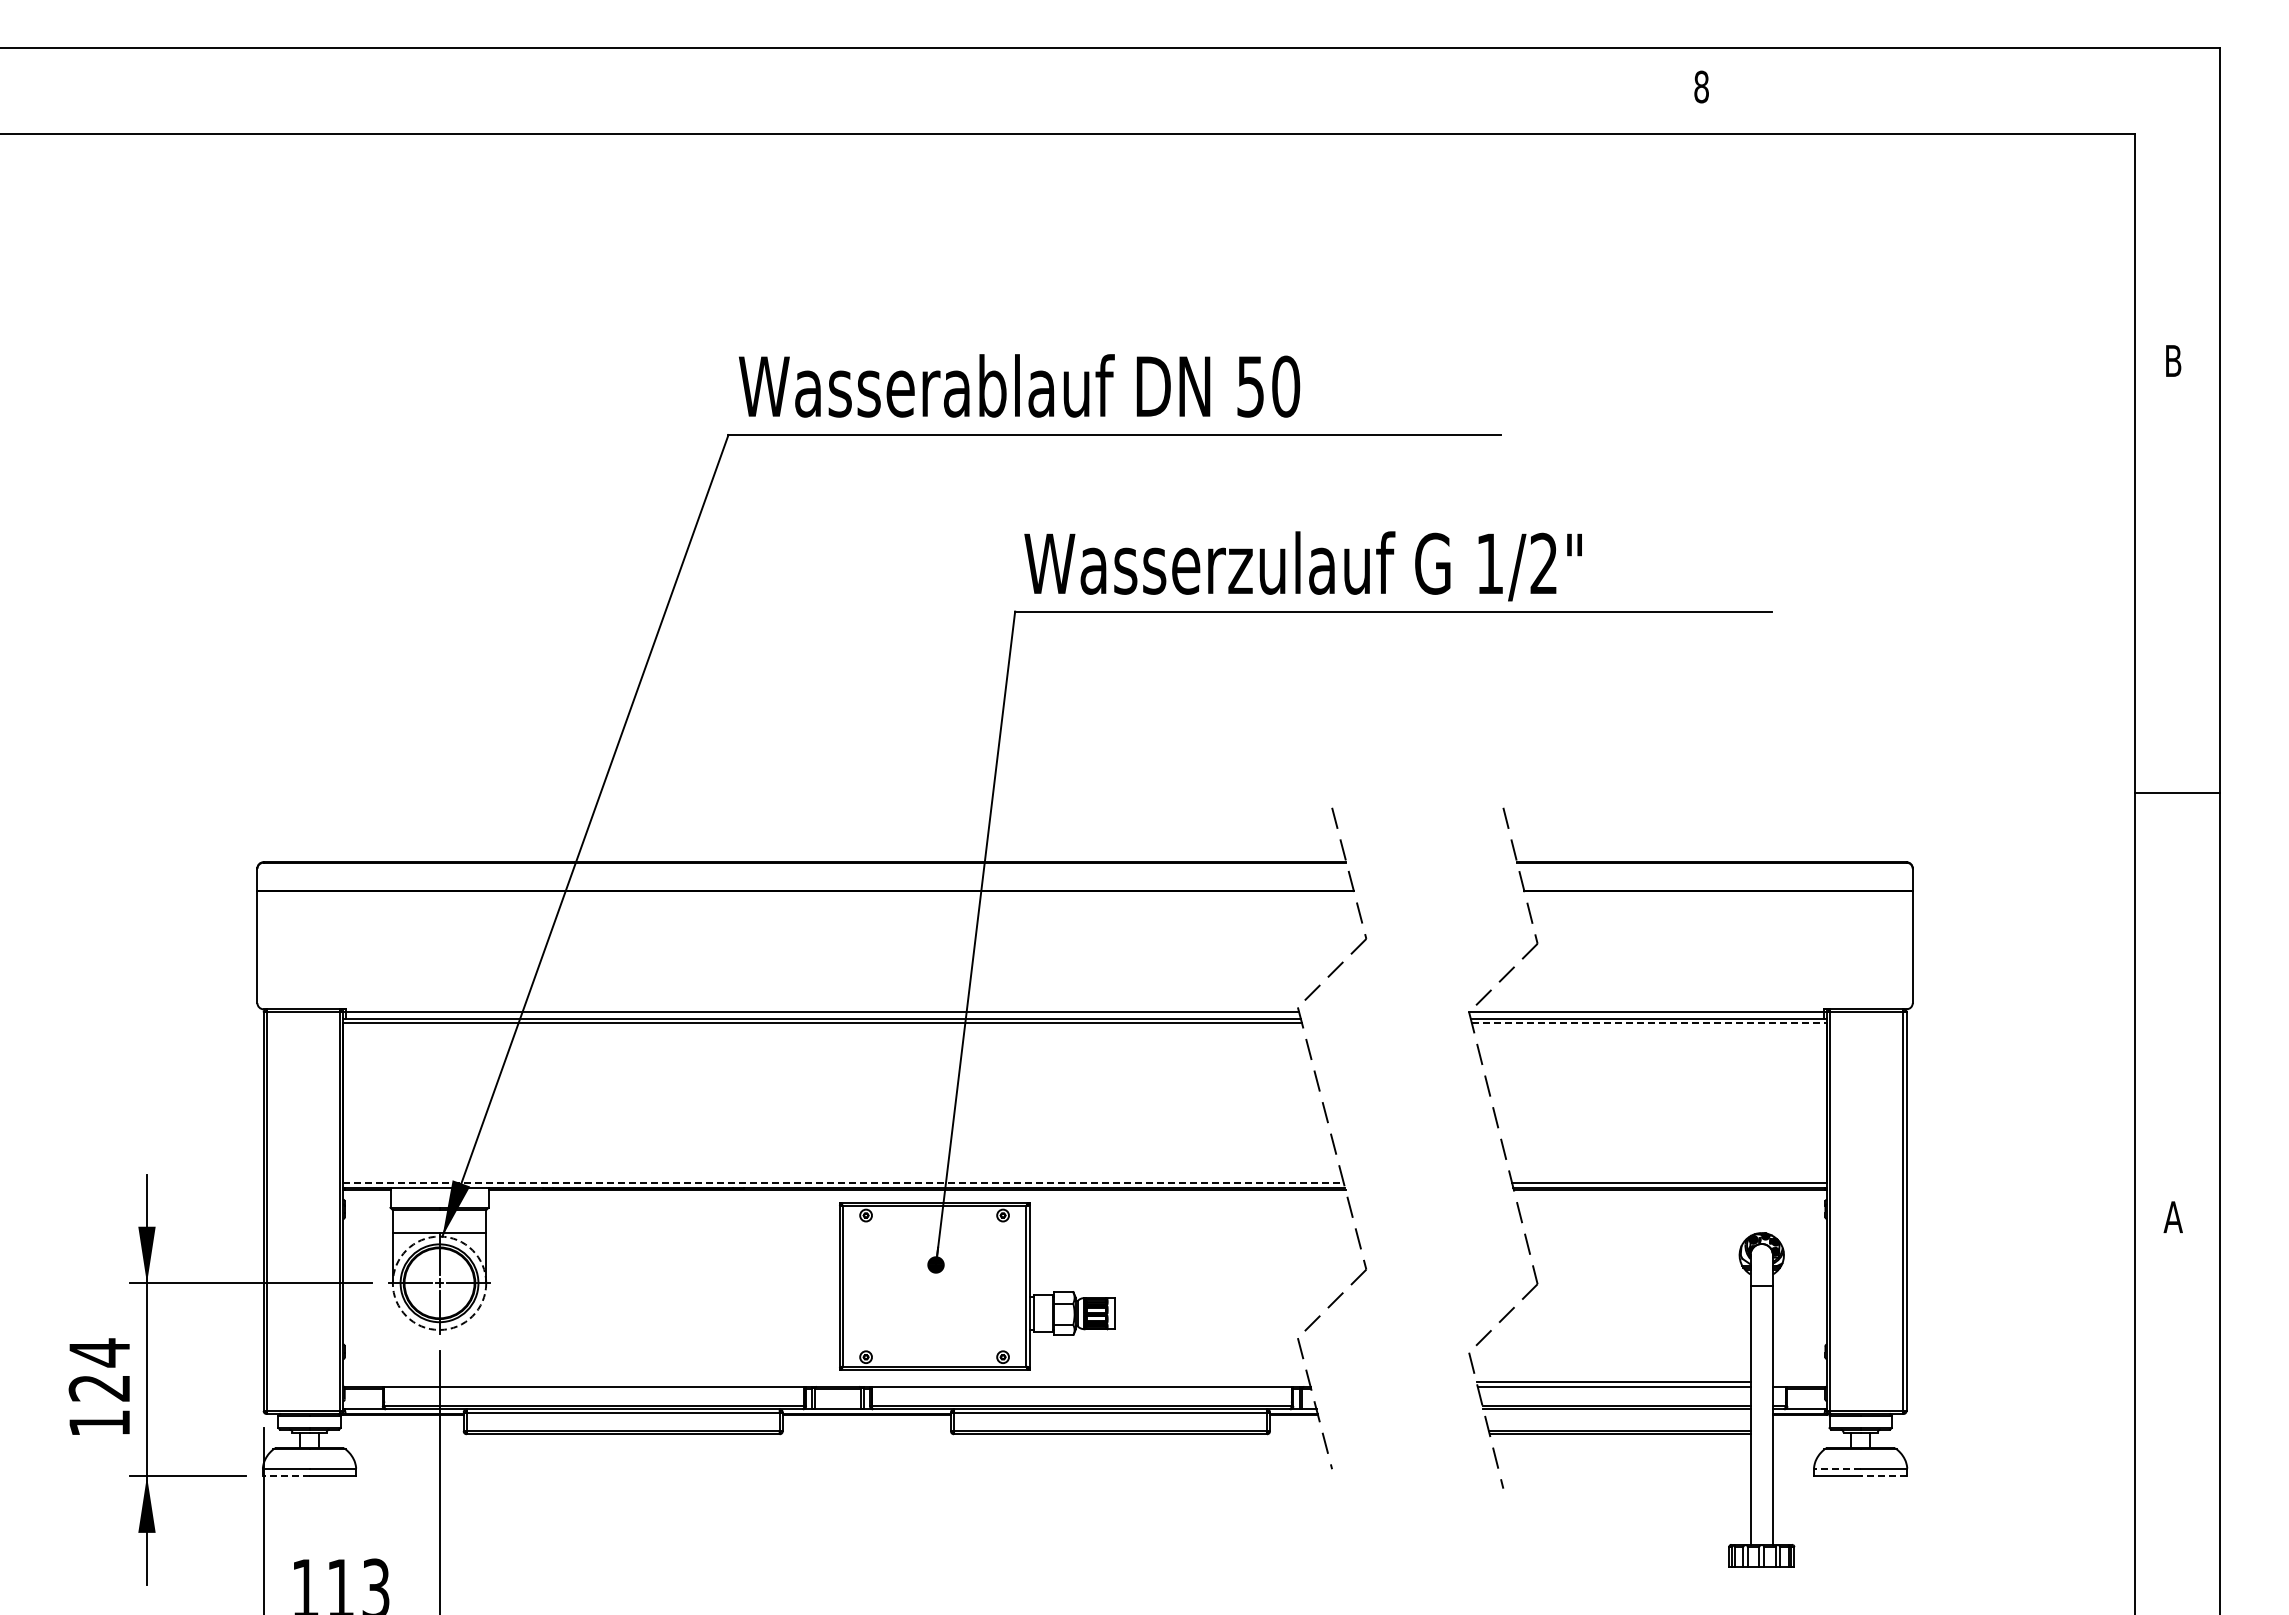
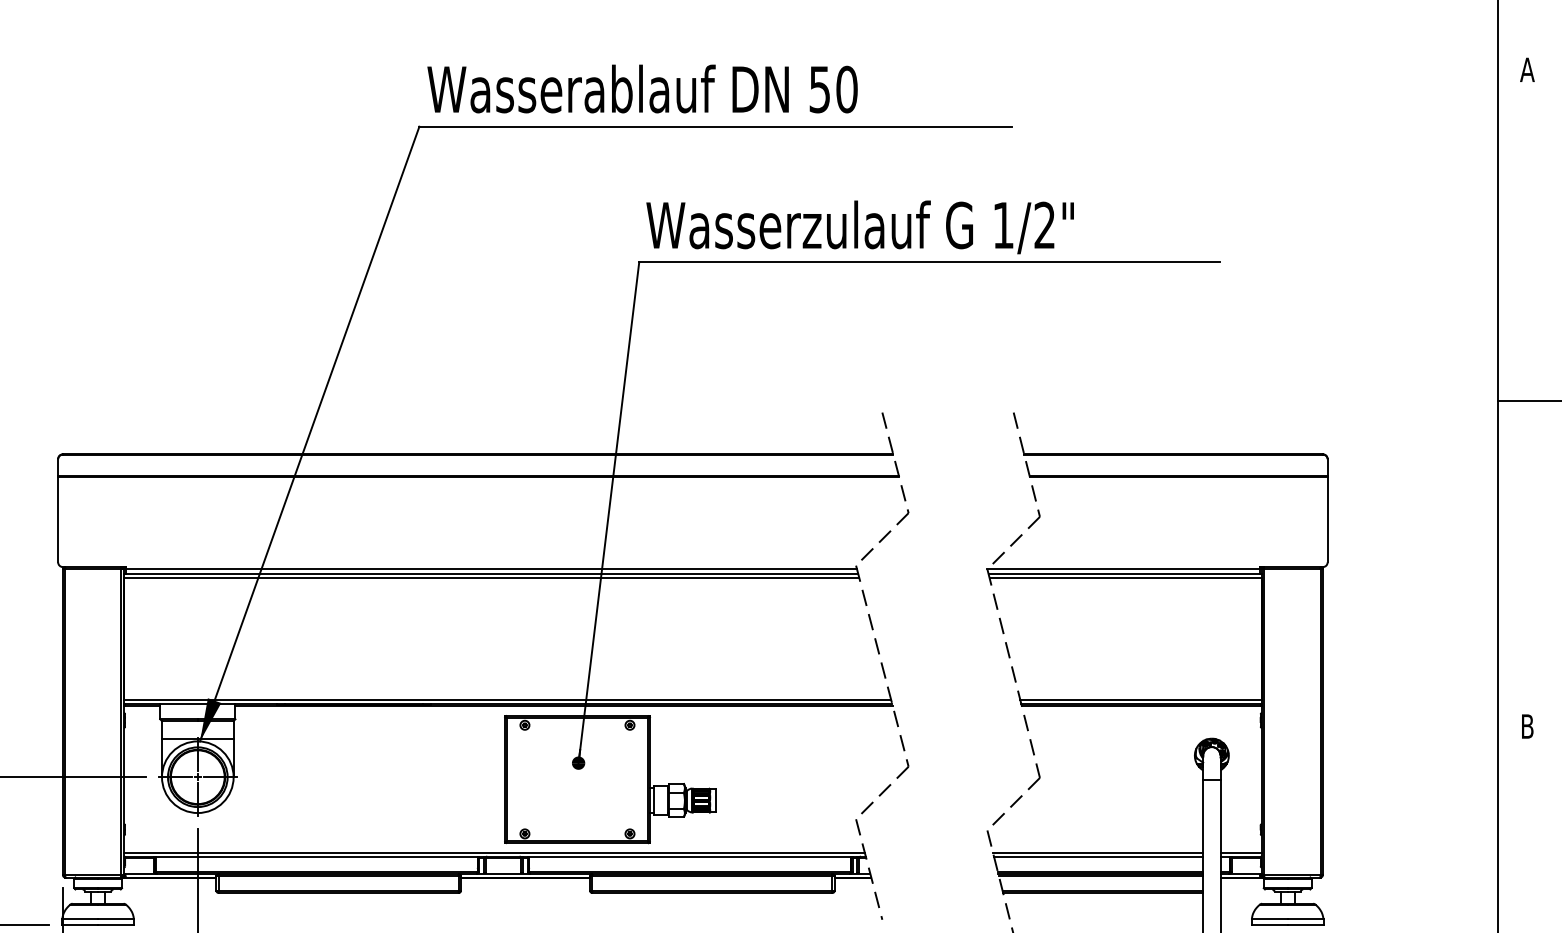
text: (2172, 360) -> (1526, 69), B -> A
line: (1649, 1023) -> (1125, 577), dashed -> solid
line: (843, 1182) -> (507, 699), dashed -> solid
text: (2172, 1217) -> (1526, 726), A -> B
circle: (439, 1282) -> (197, 776), dashed -> solid
line: (826, 1382) -> (494, 853), added
line: (1800, 1382) -> (1241, 853), added
line: (1617, 1412) -> (1101, 876), added
line: (1836, 1468) -> (1269, 919), dashed -> solid
line: (285, 1476) -> (79, 925), dashed -> solid
line: (1883, 1476) -> (1305, 925), dashed -> solid

